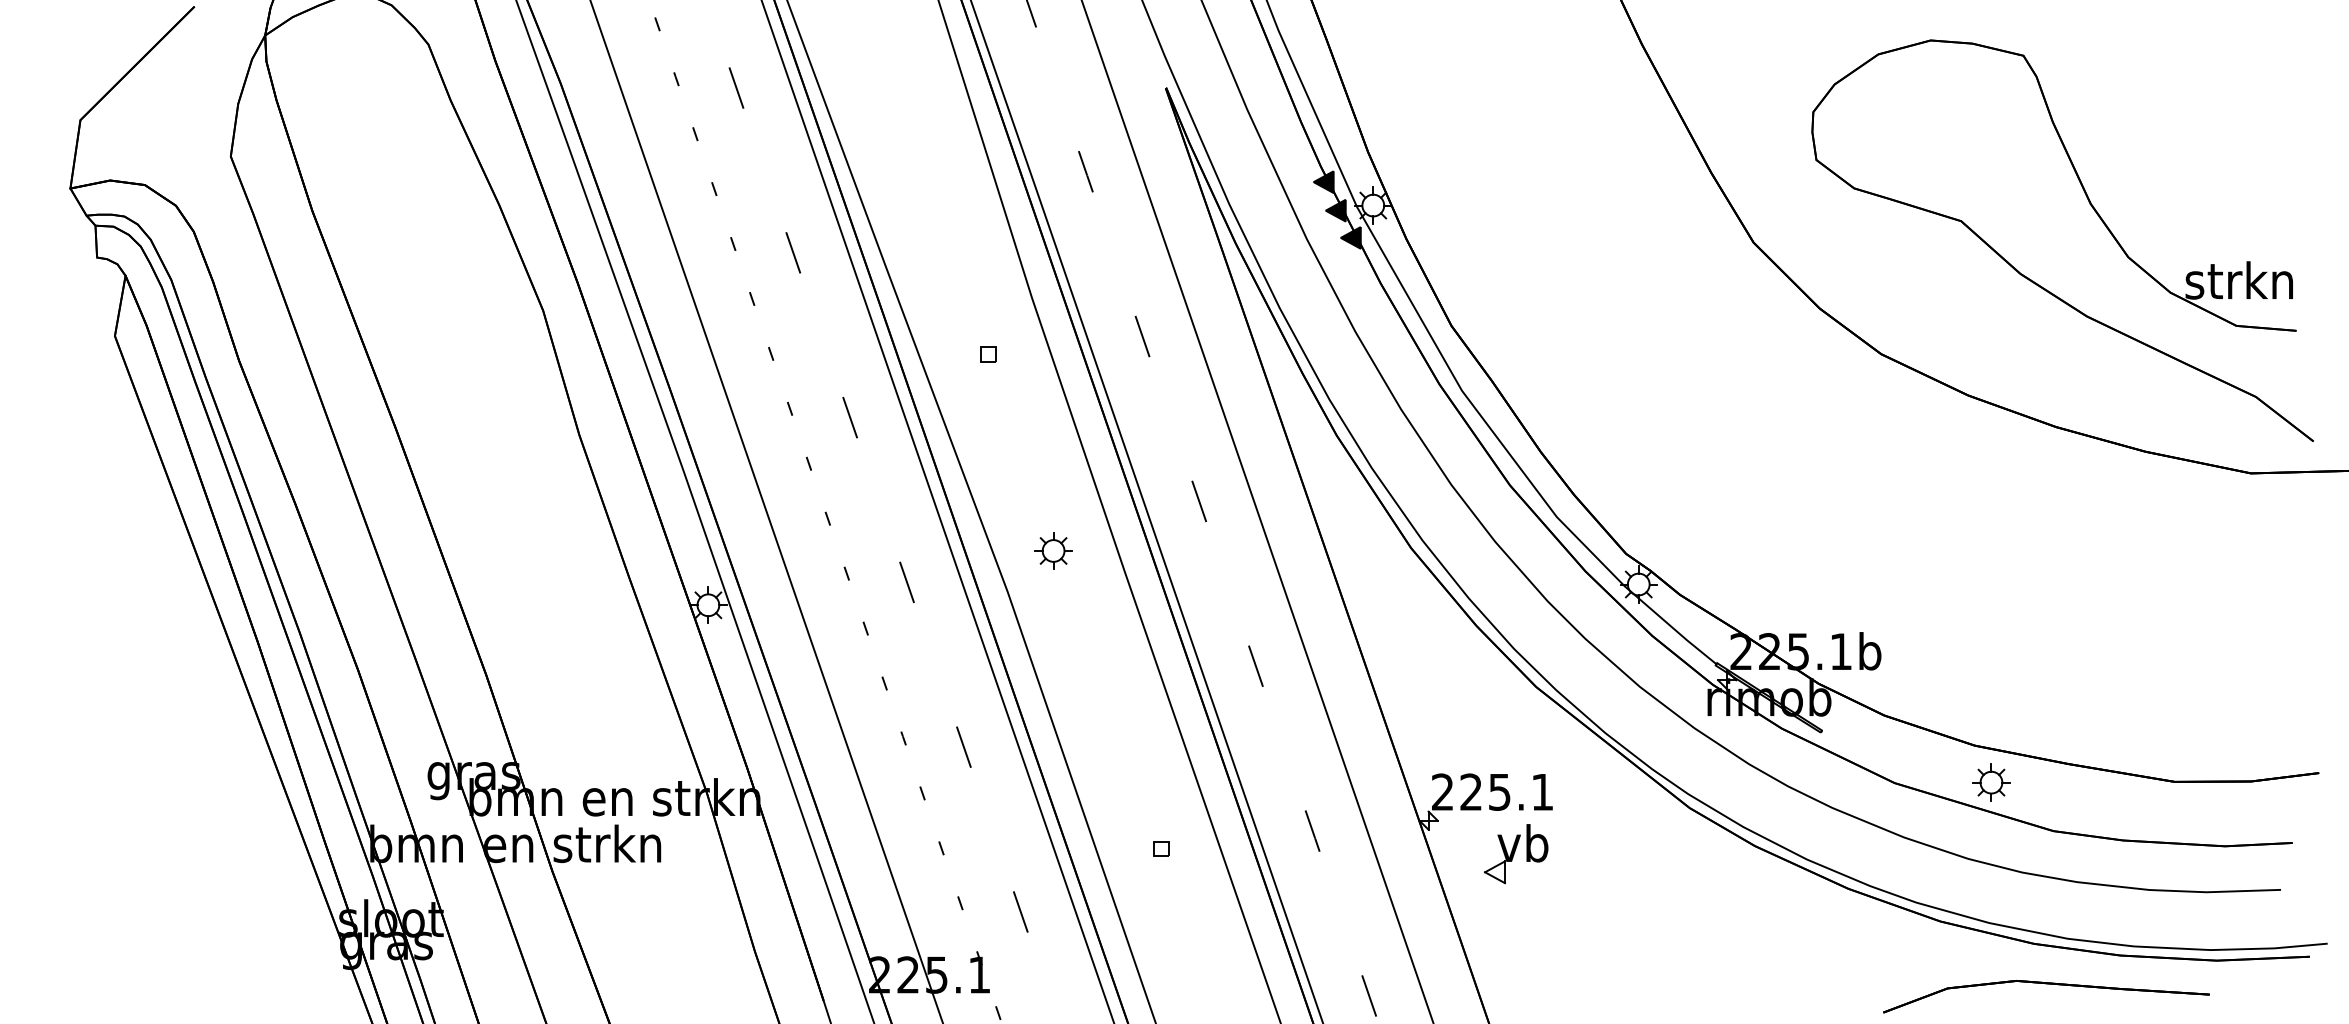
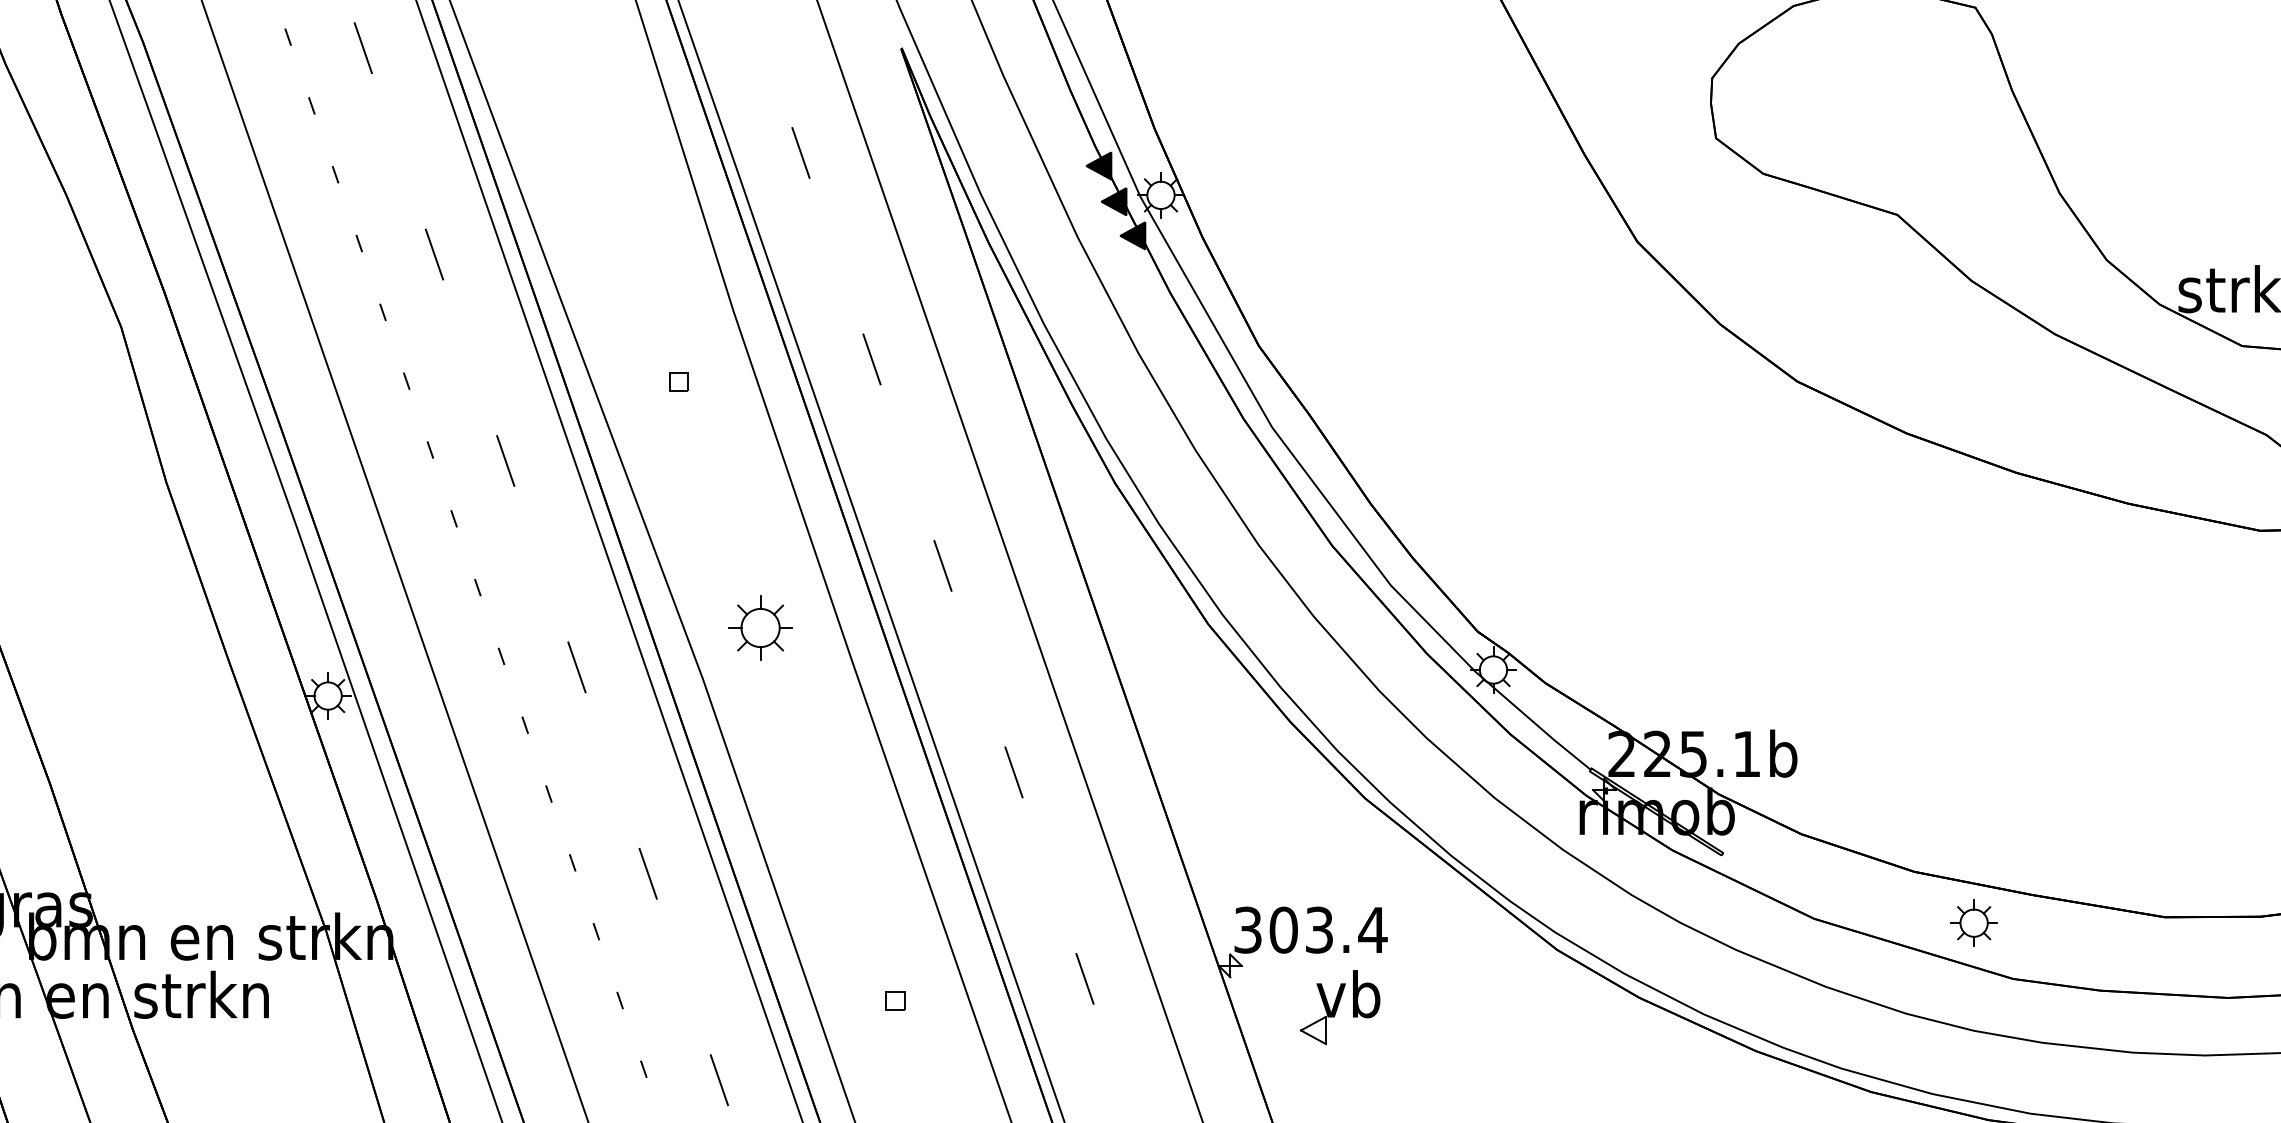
part: (1053, 550) -> (760, 627), size x1.4
part: (1991, 782) -> (1974, 923), moved
text: (1493, 791) -> (1311, 929), 225.1 -> 303.4

